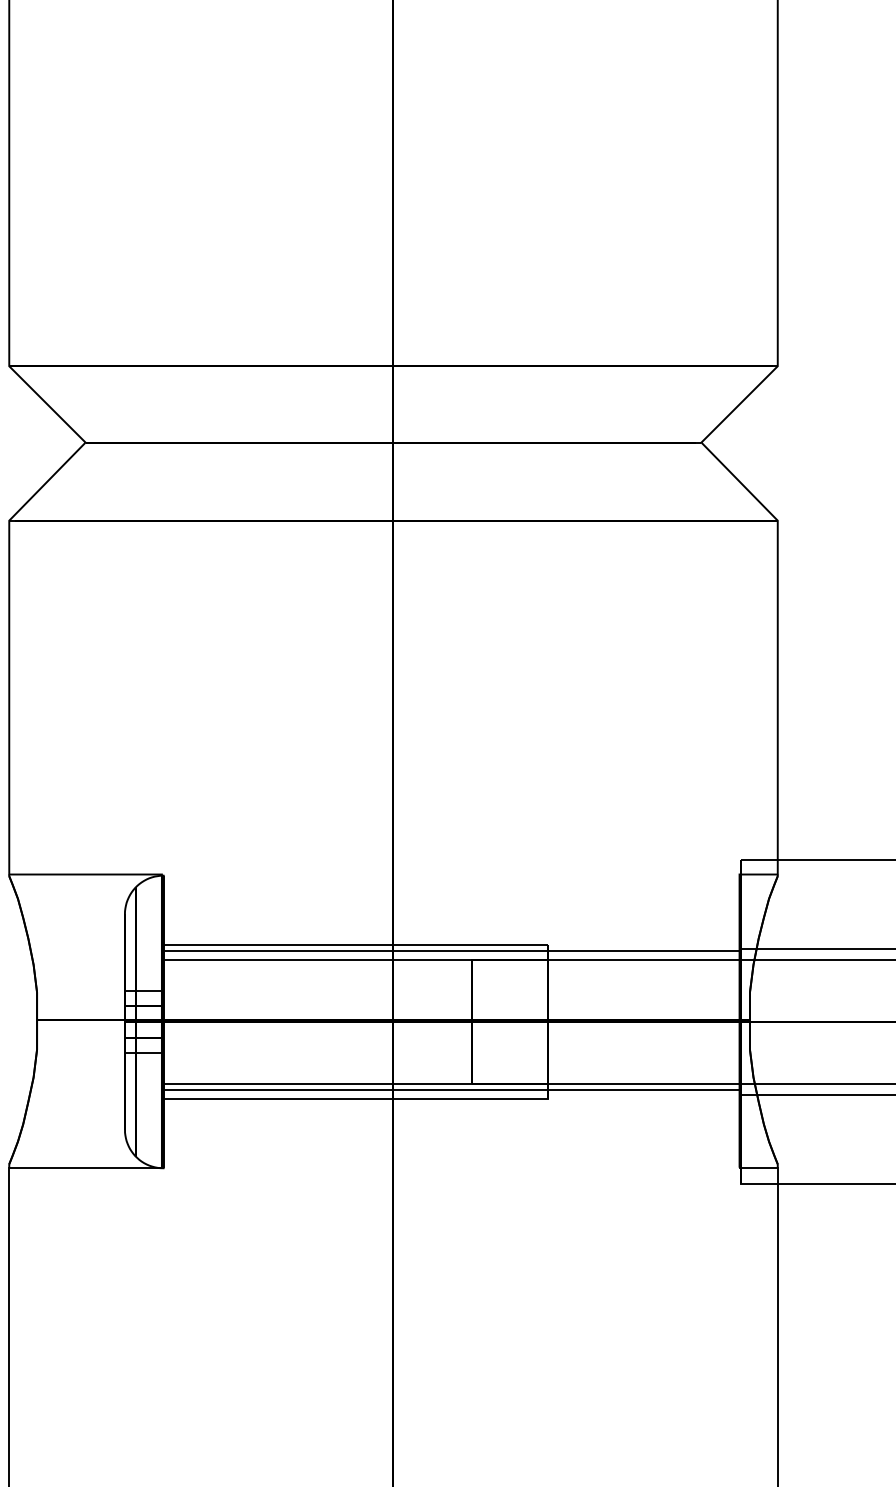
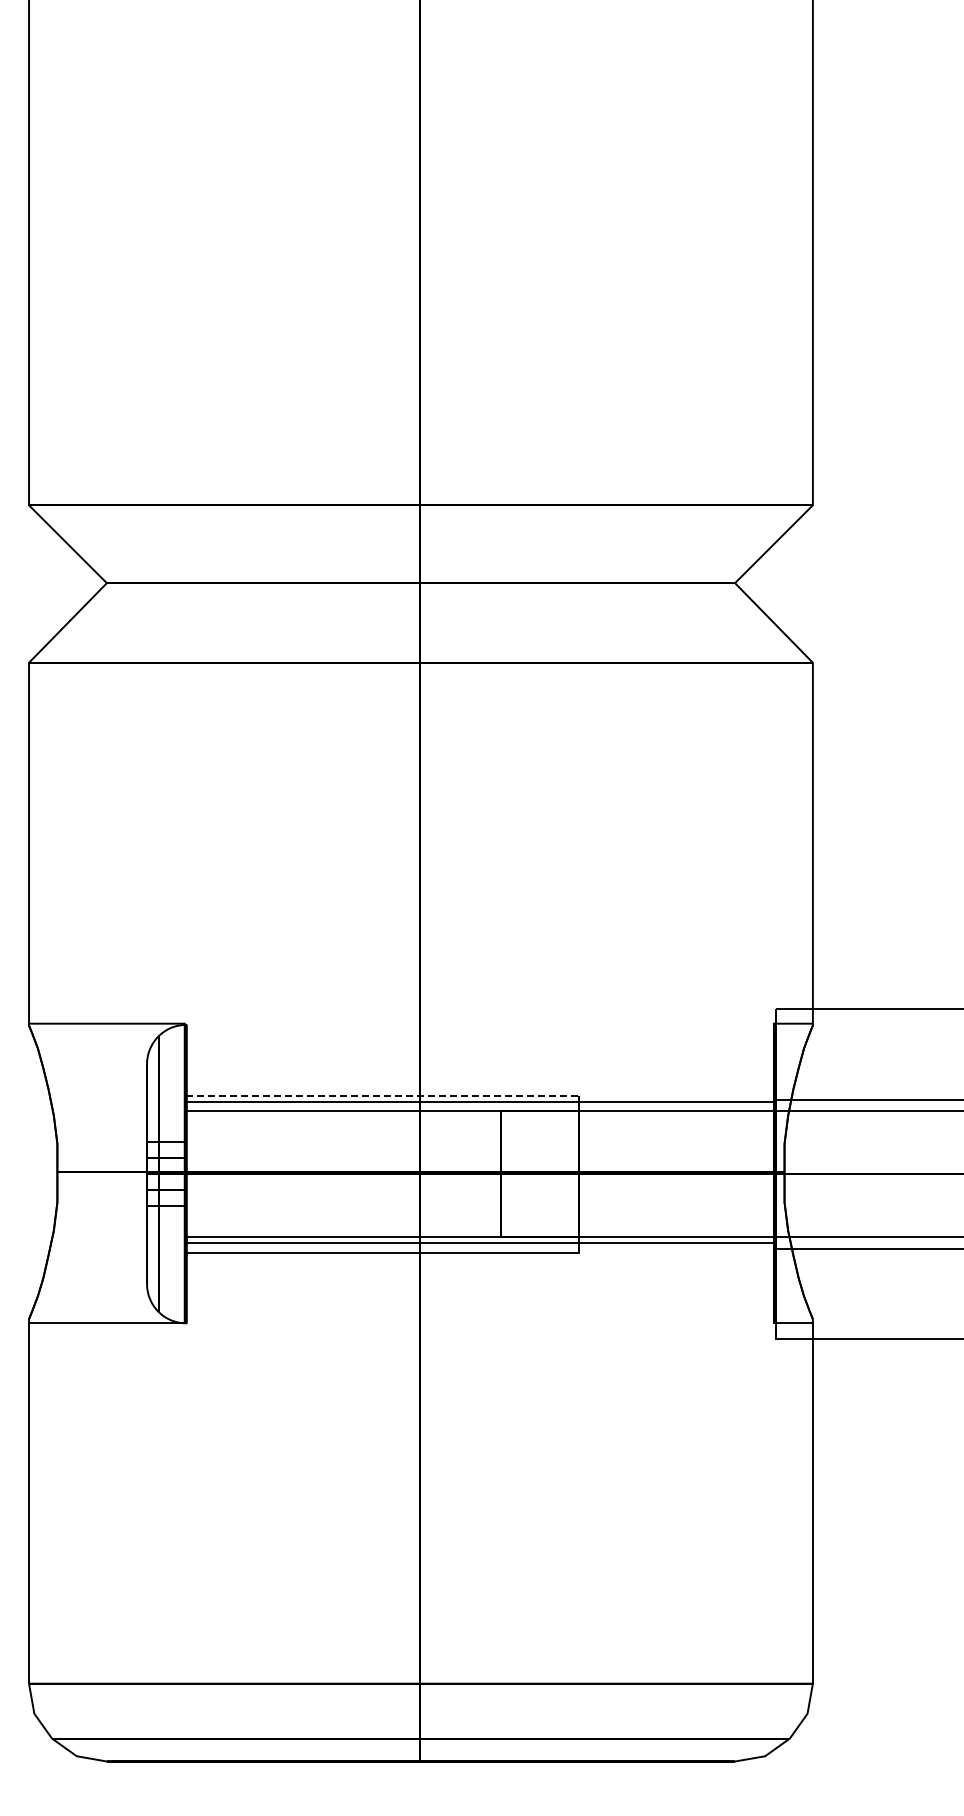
line: (356, 944) -> (383, 1095), solid -> dashed

